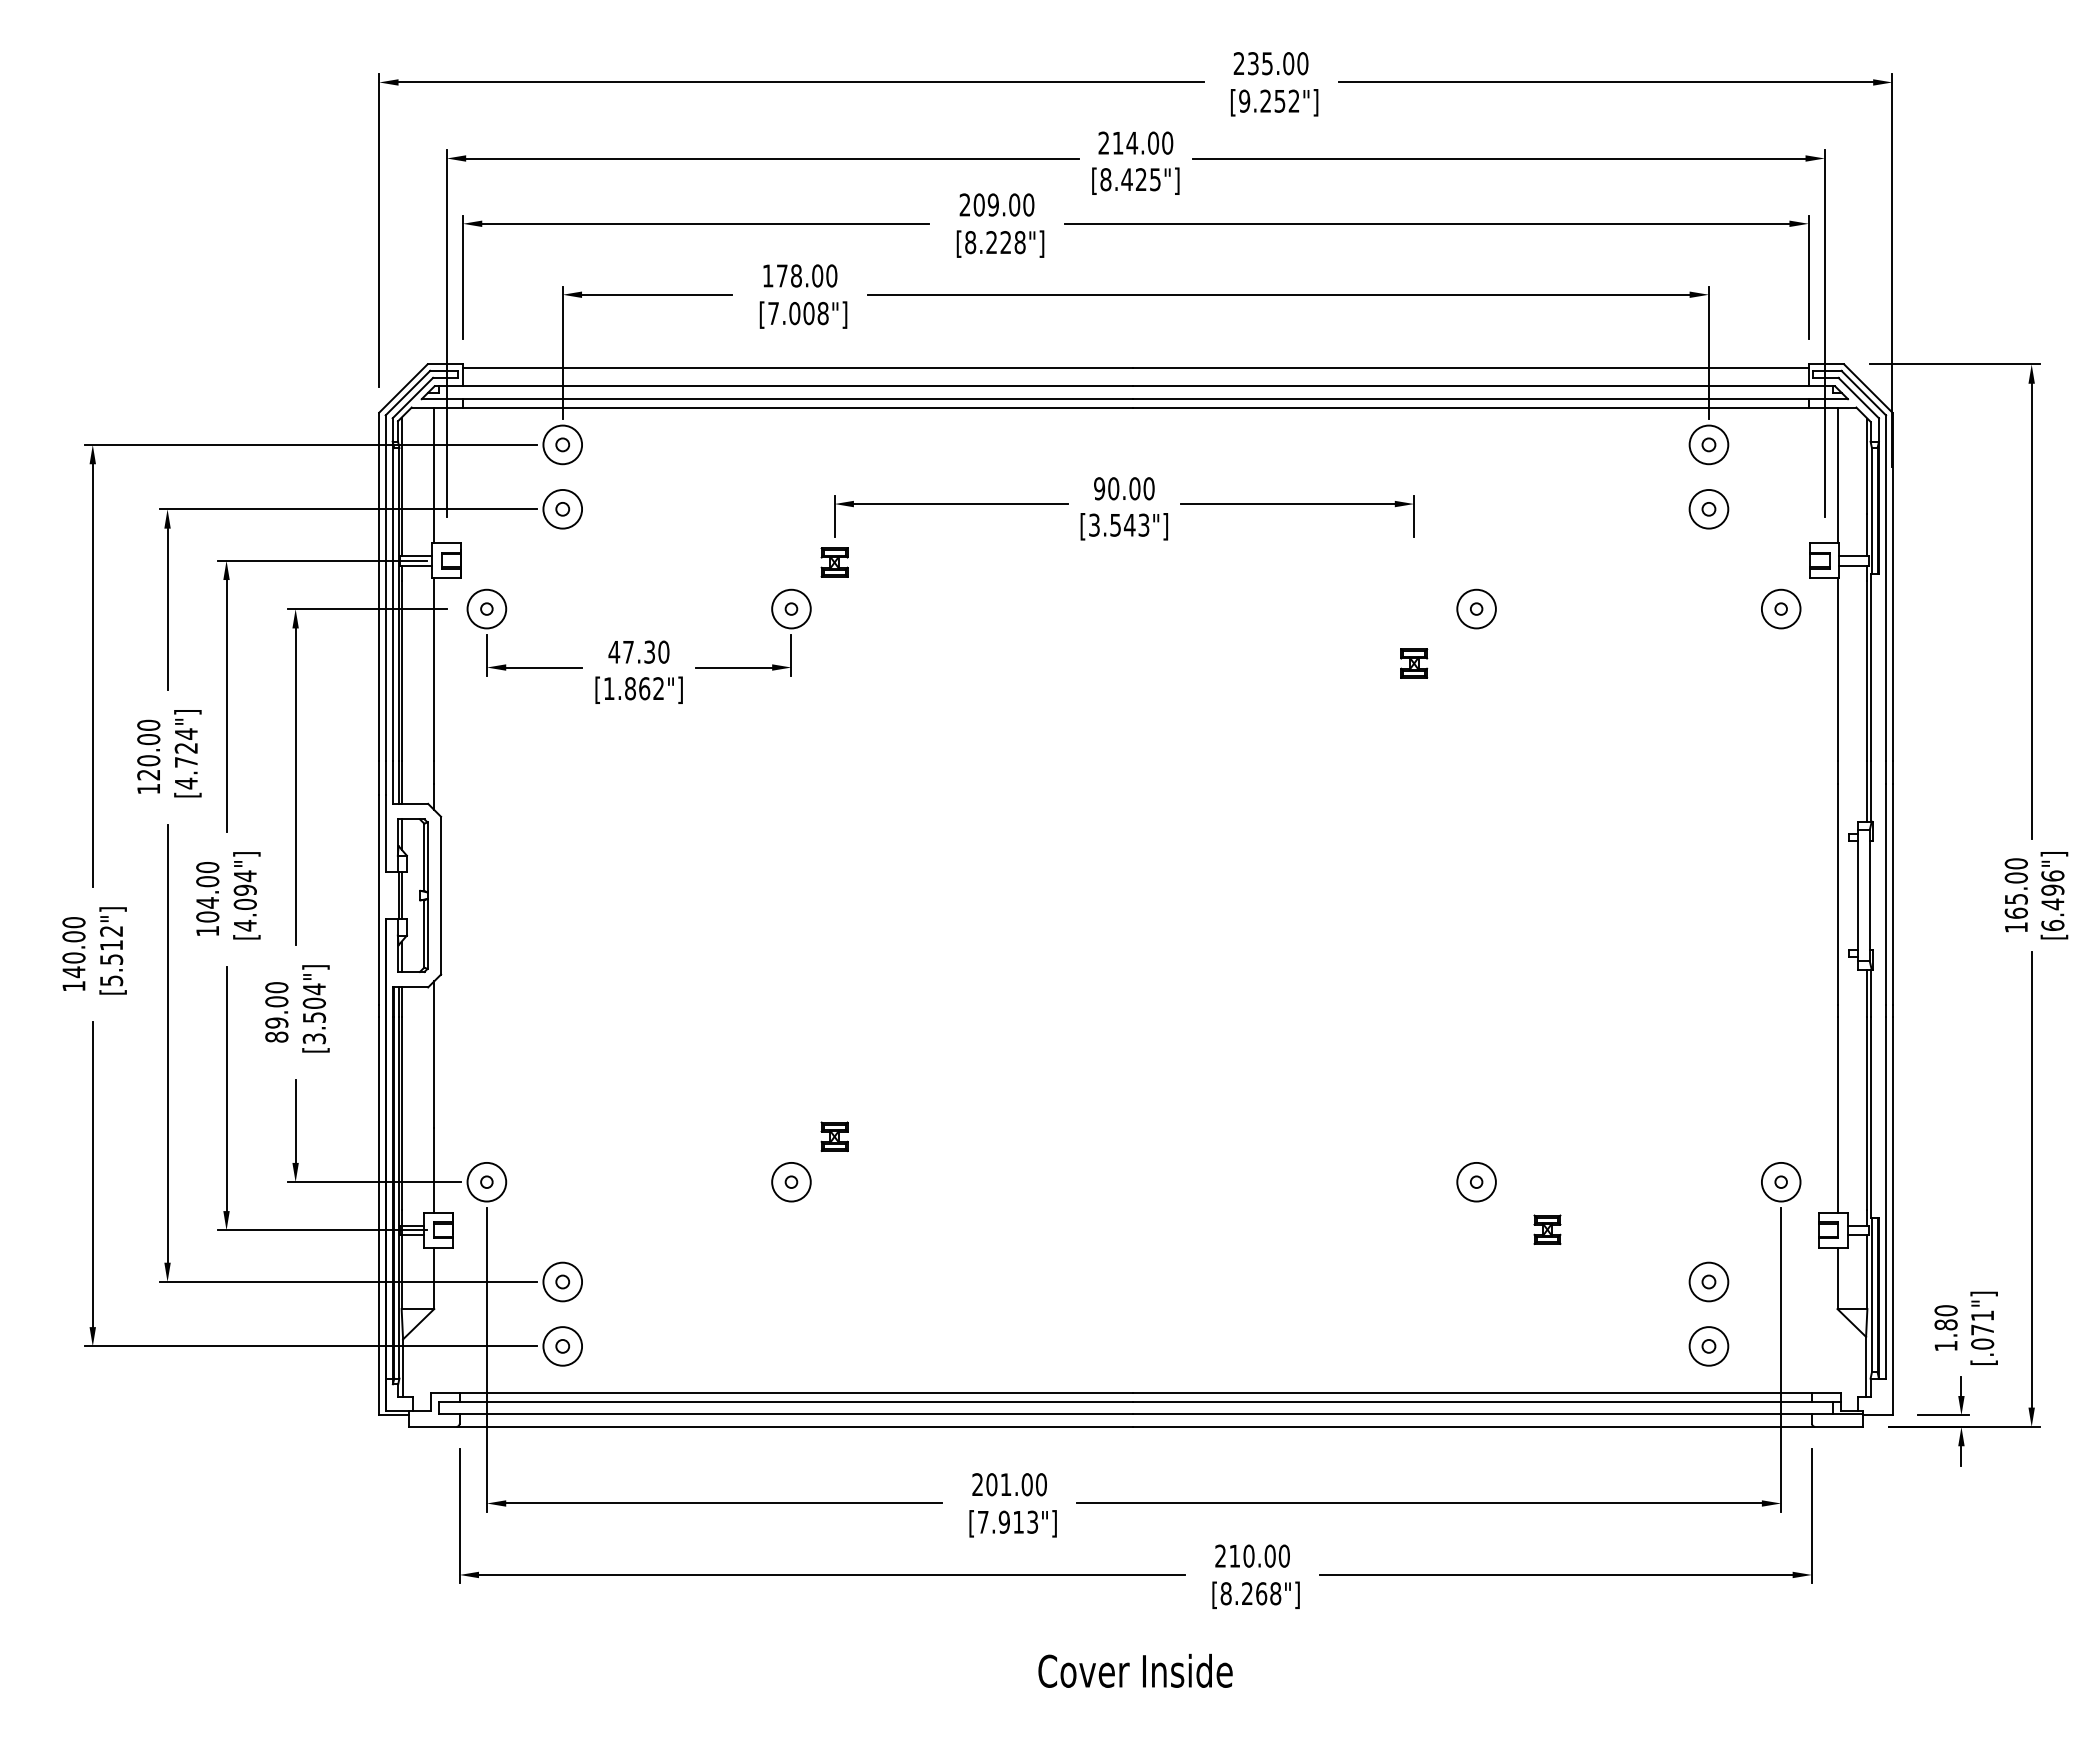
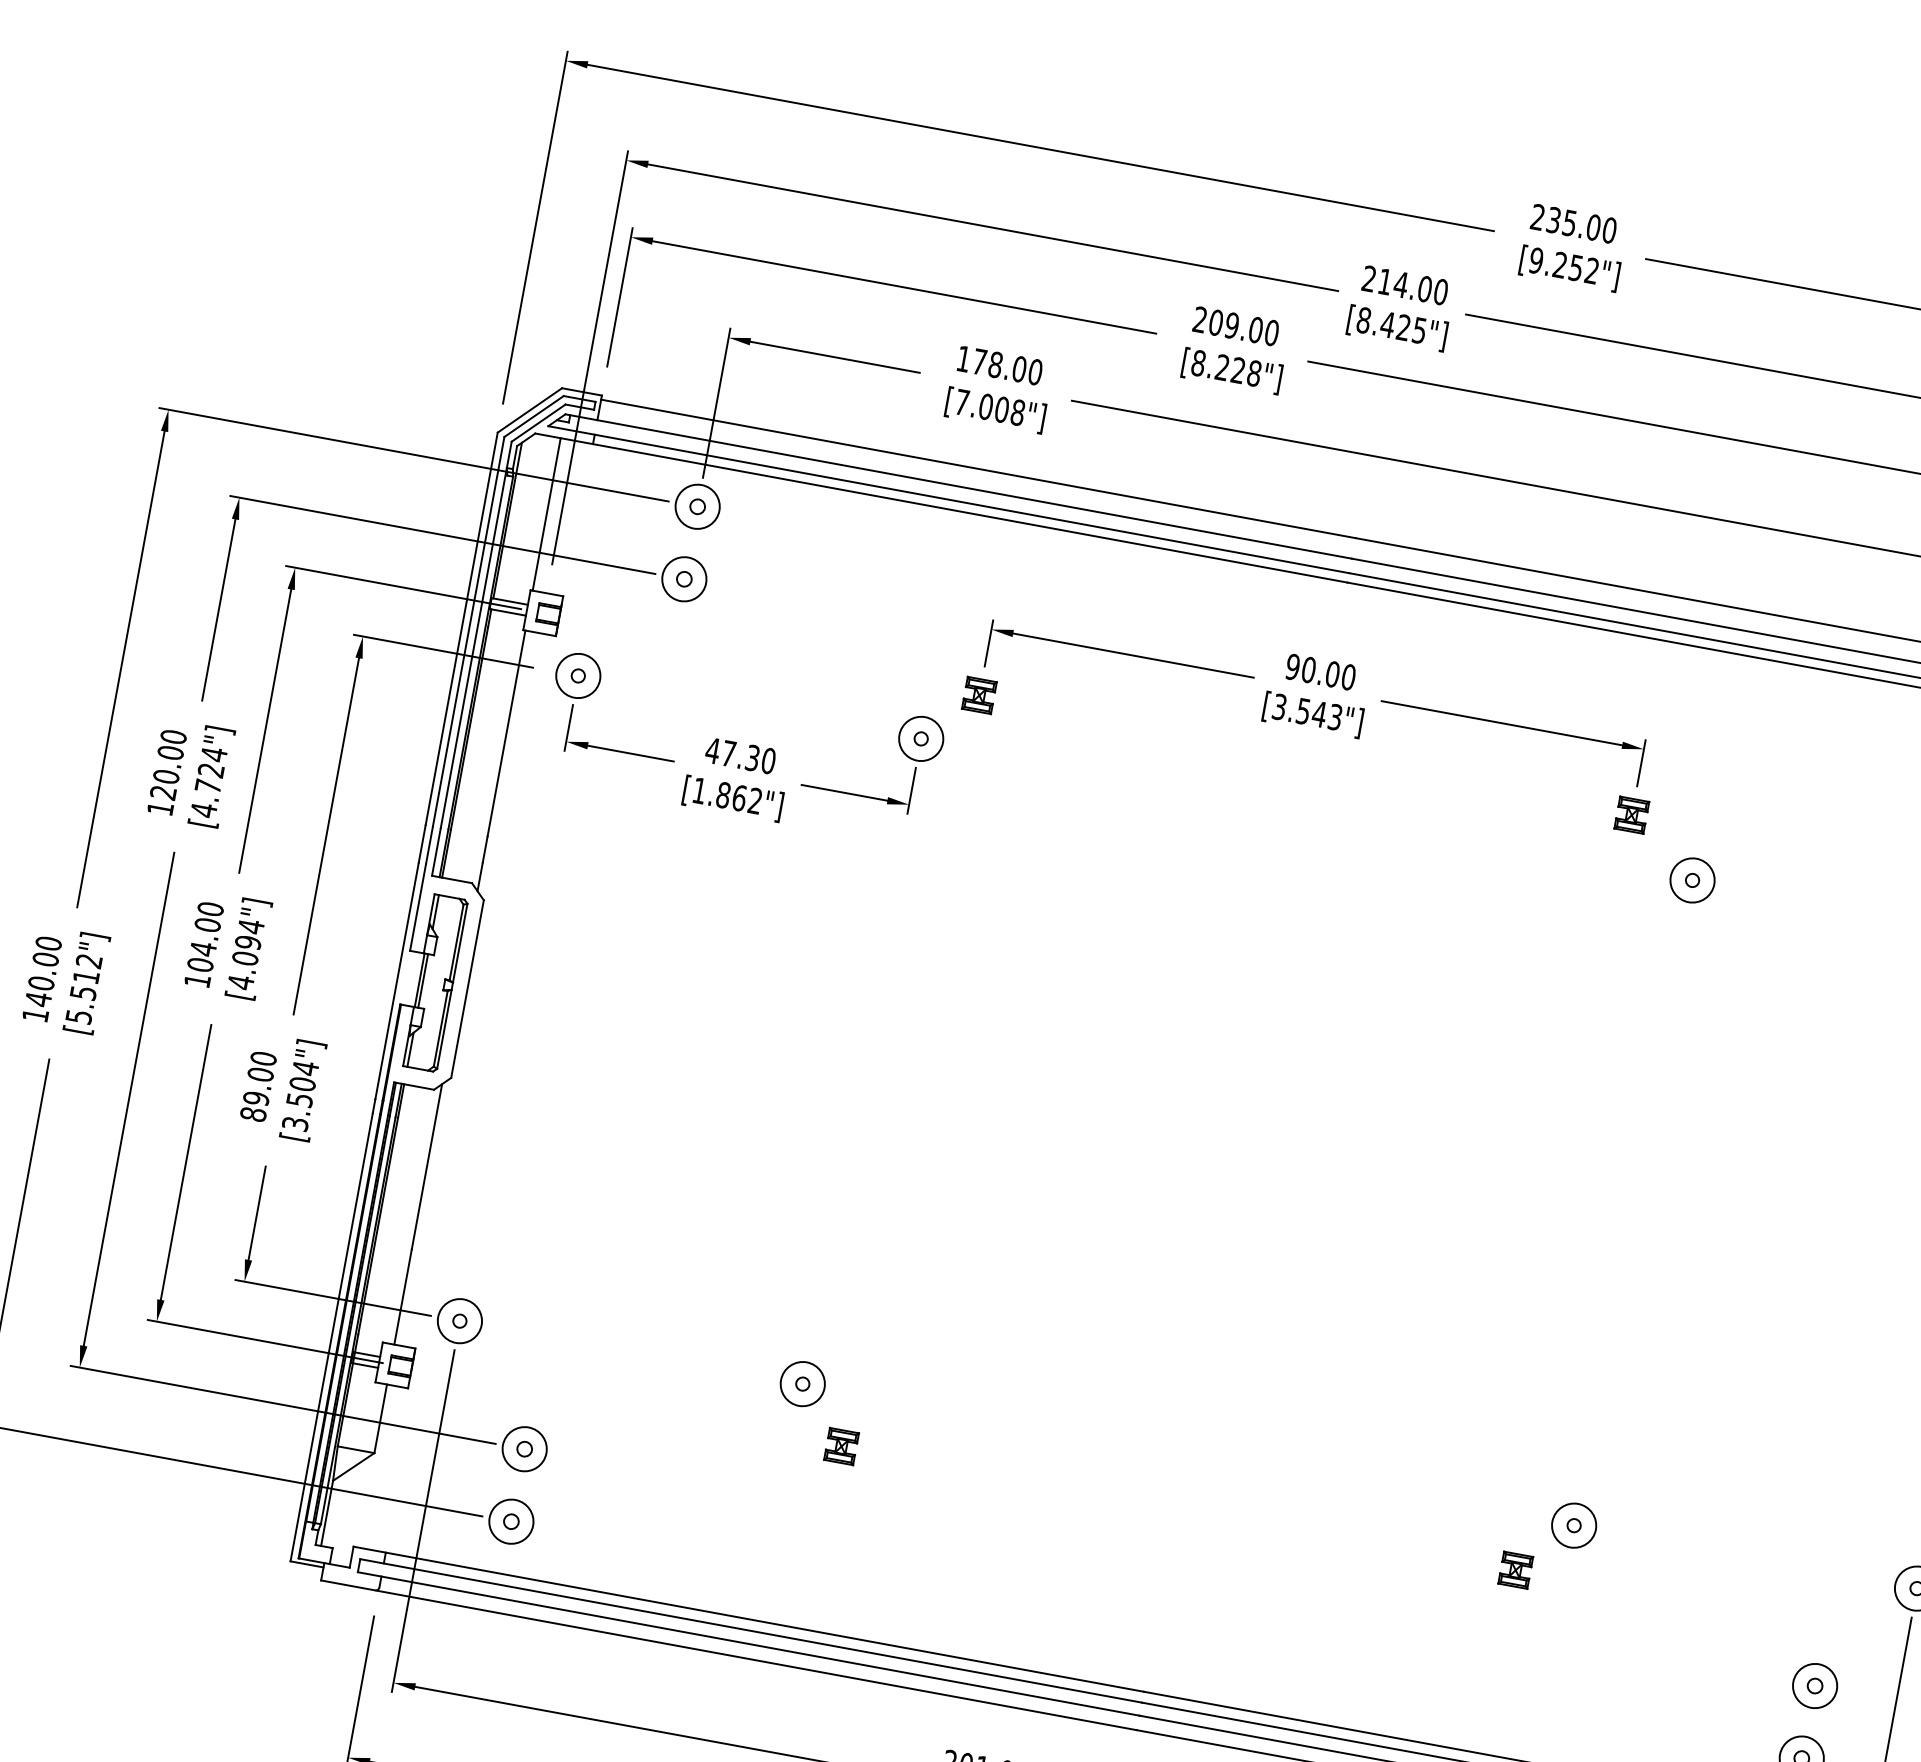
part: (1414, 663) -> (1632, 815), moved
part: (834, 1136) -> (841, 1446), moved
part: (1547, 1229) -> (1515, 1570), moved

